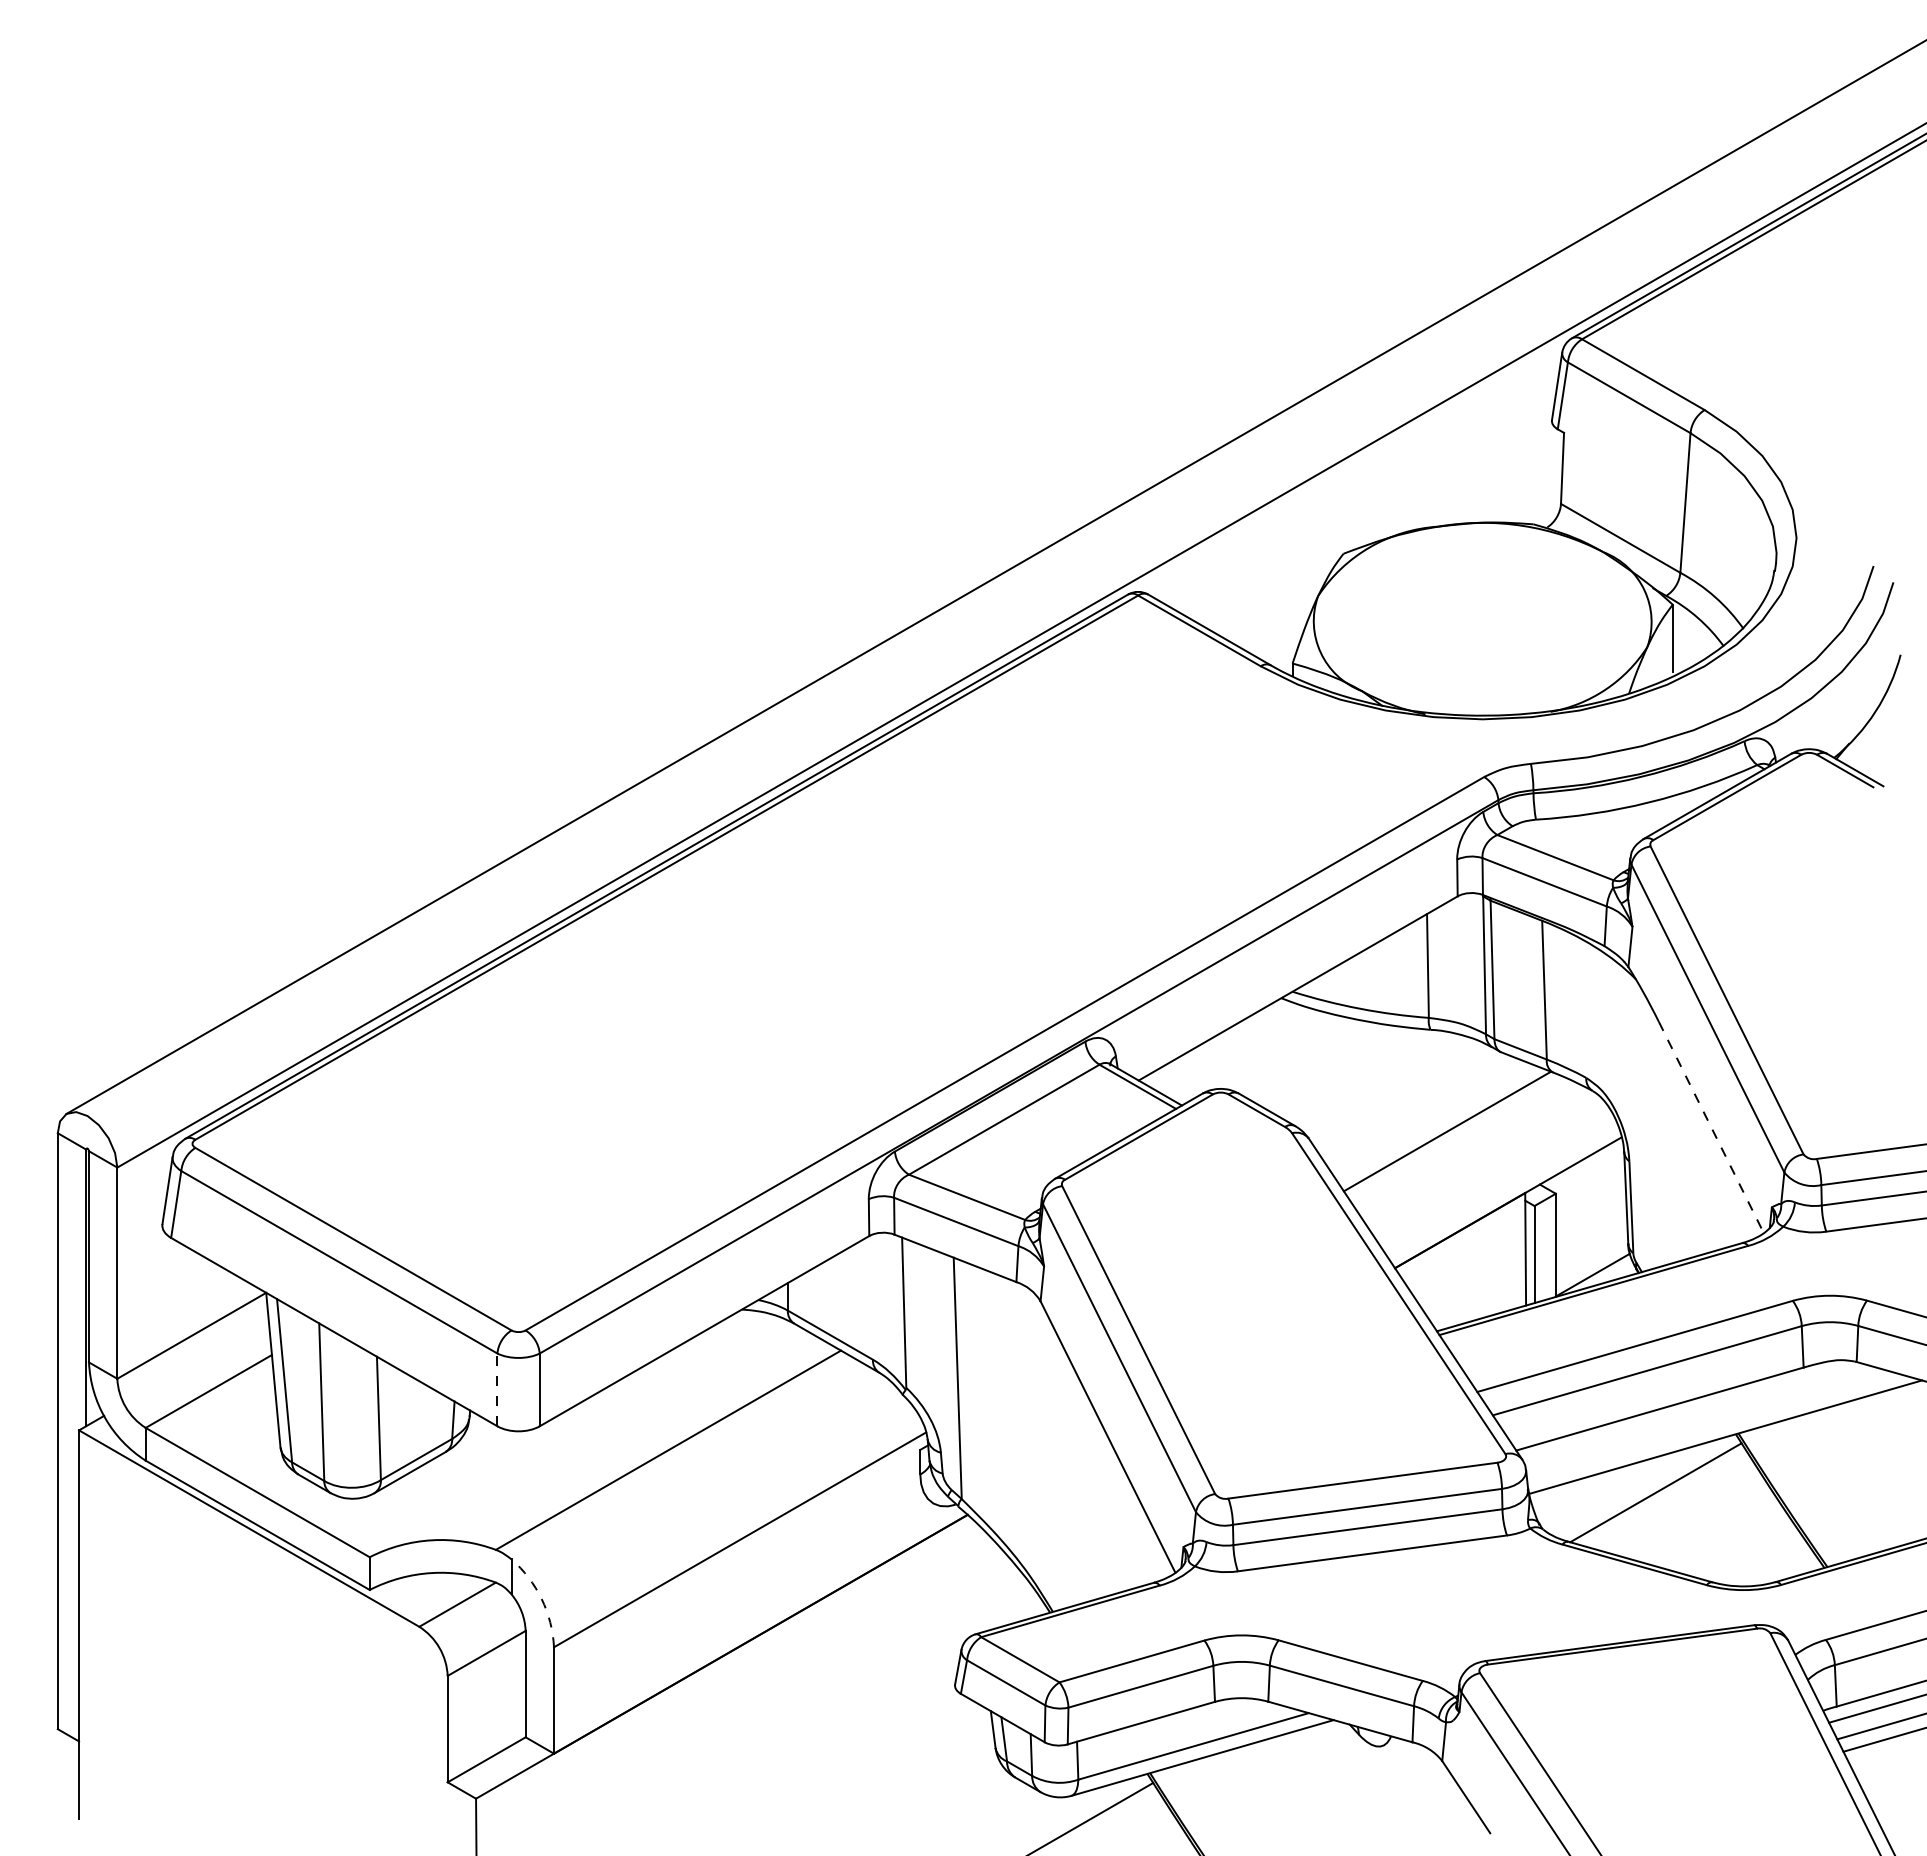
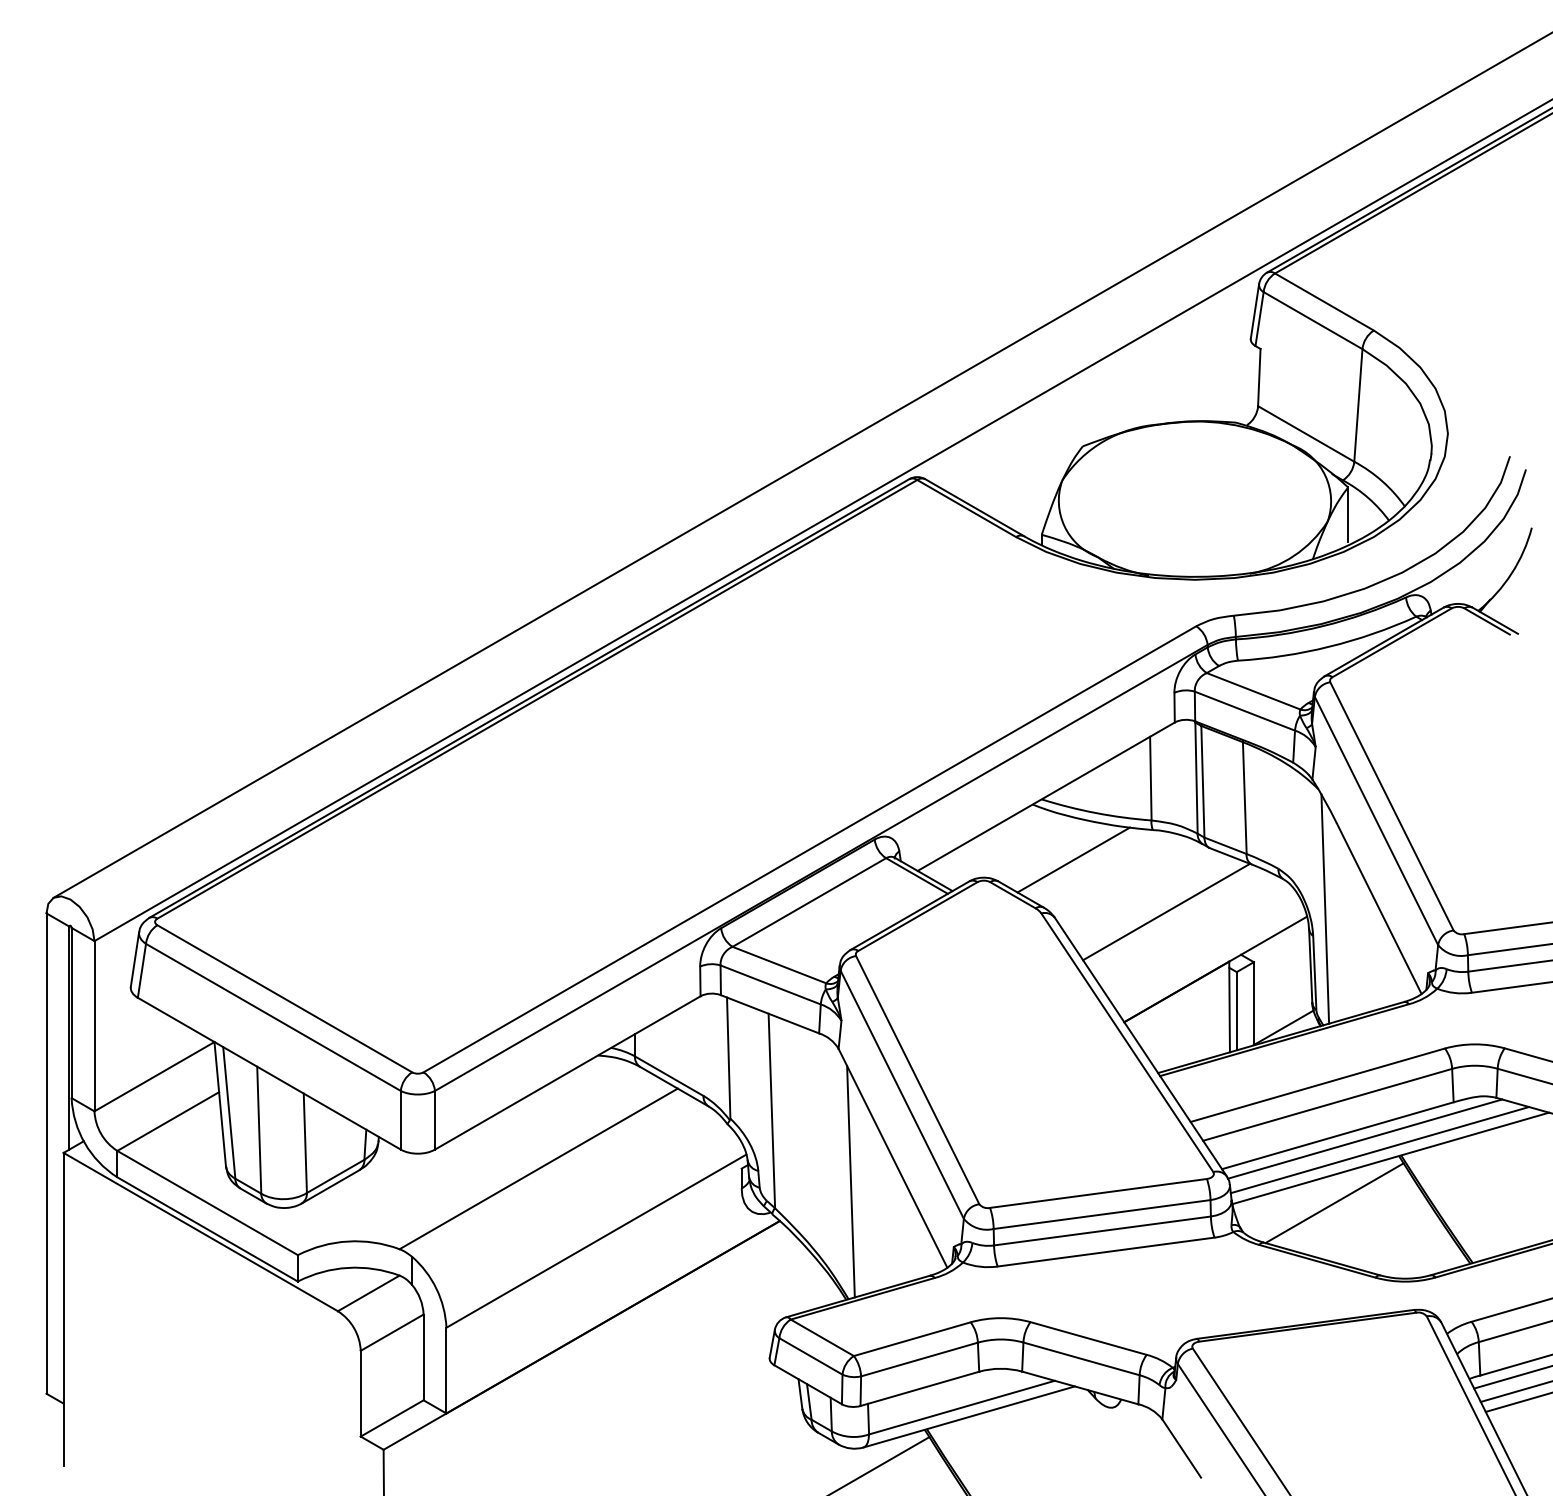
line: (1332, 1066) -> (1073, 859), added
line: (1644, 1127) -> (1325, 908), added
line: (1711, 1127) -> (1379, 908), dashed -> solid
line: (497, 1389) -> (400, 1119), dashed -> solid
line: (1693, 1413) -> (1364, 1139), added
line: (1712, 1426) -> (1380, 1149), added
line: (1055, 1465) -> (850, 1181), added
arc: (541, 1598) -> (436, 1288), dashed -> solid

